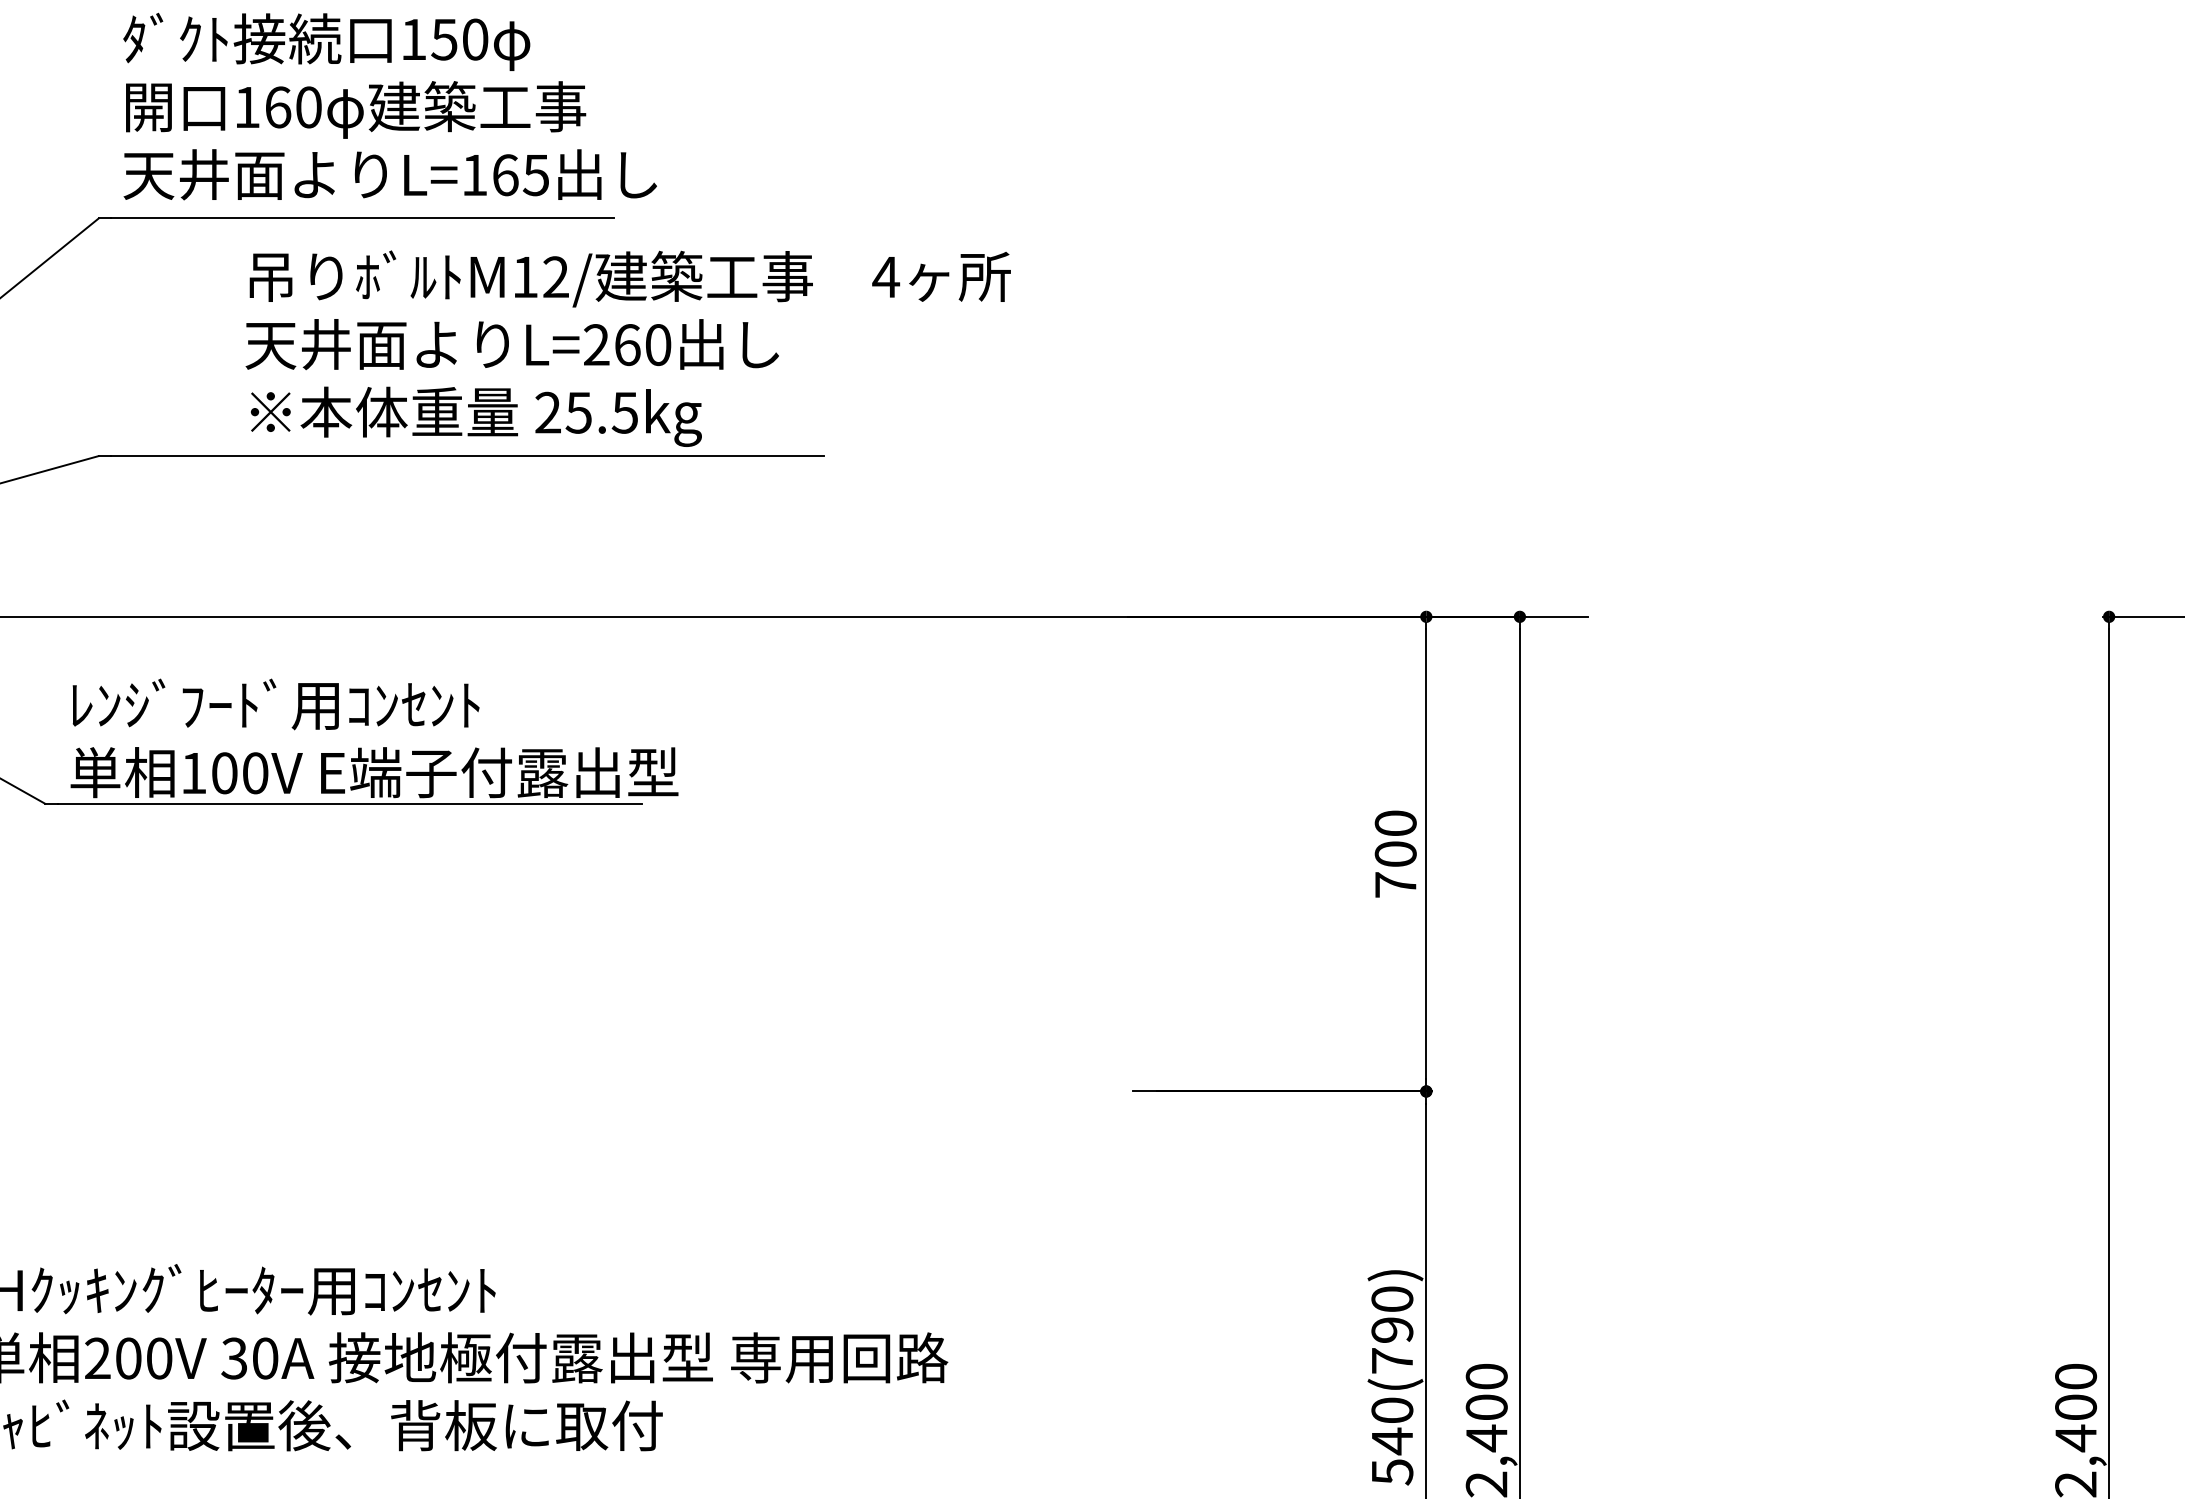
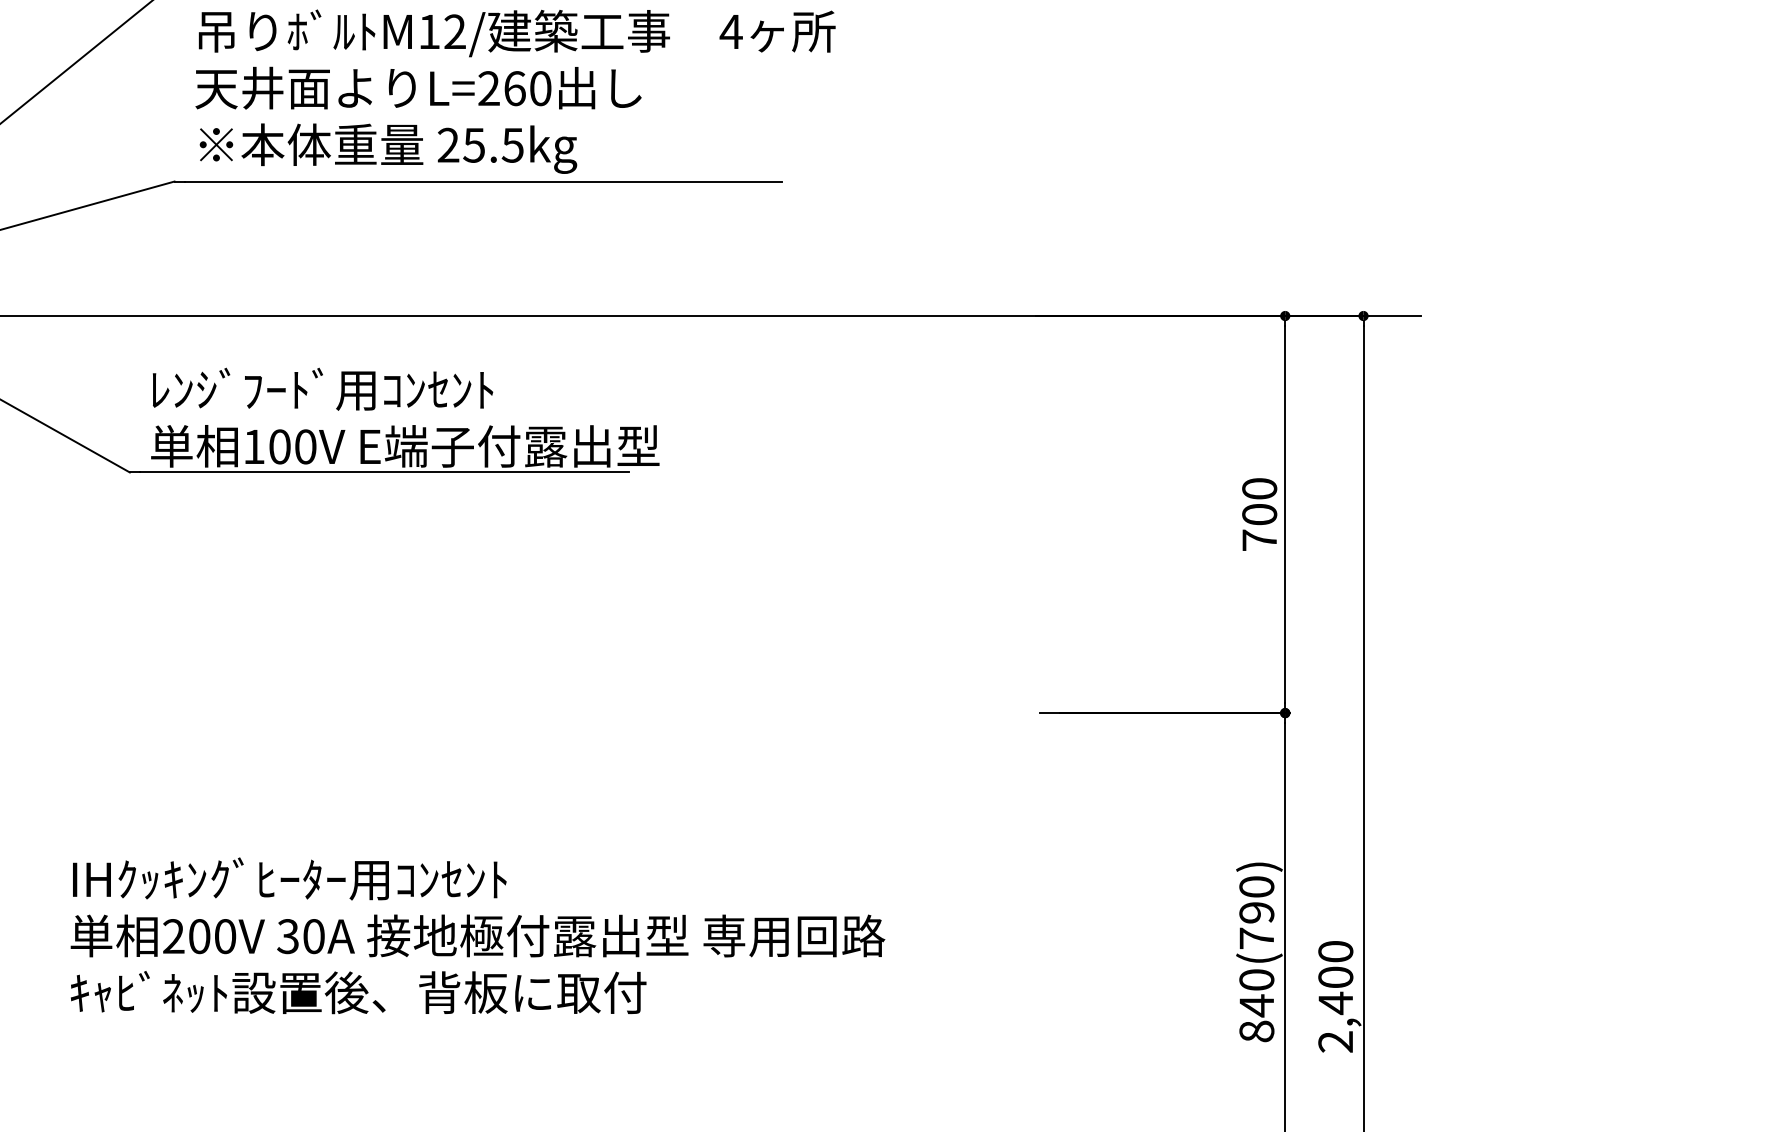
text: (627, 348) -> (514, 91), moved
text: (1392, 1472) -> (1256, 1031), 540(790) -> 840(790)

